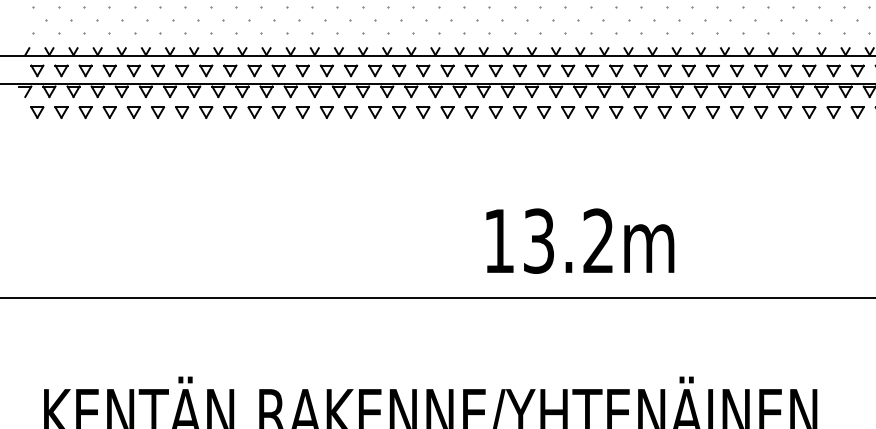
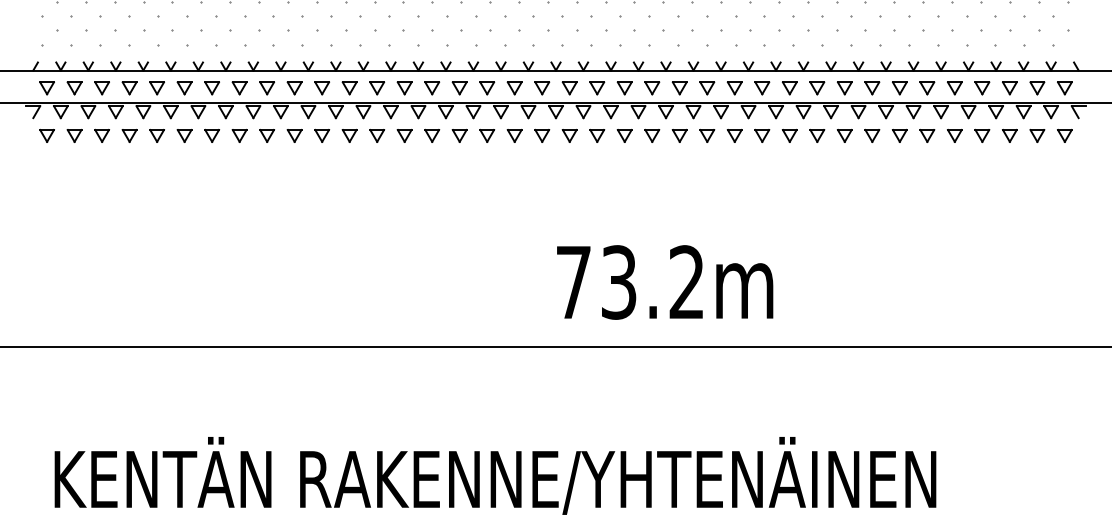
text: (499, 241) -> (573, 282), 13.2m -> 73.2m

